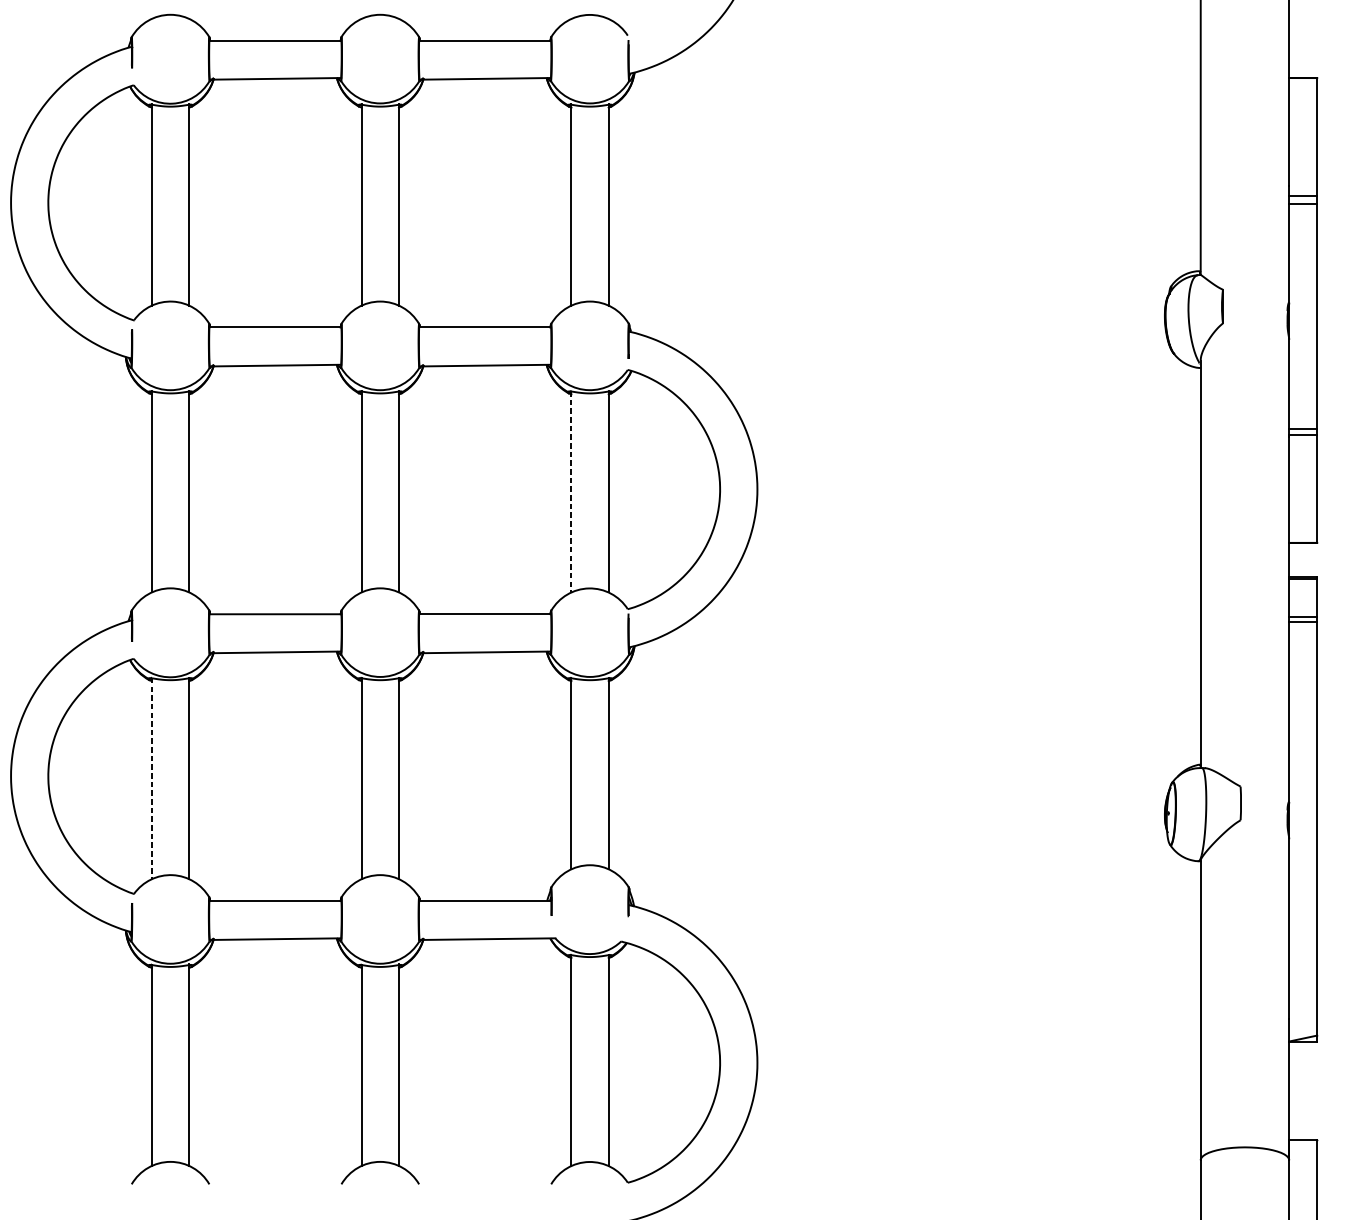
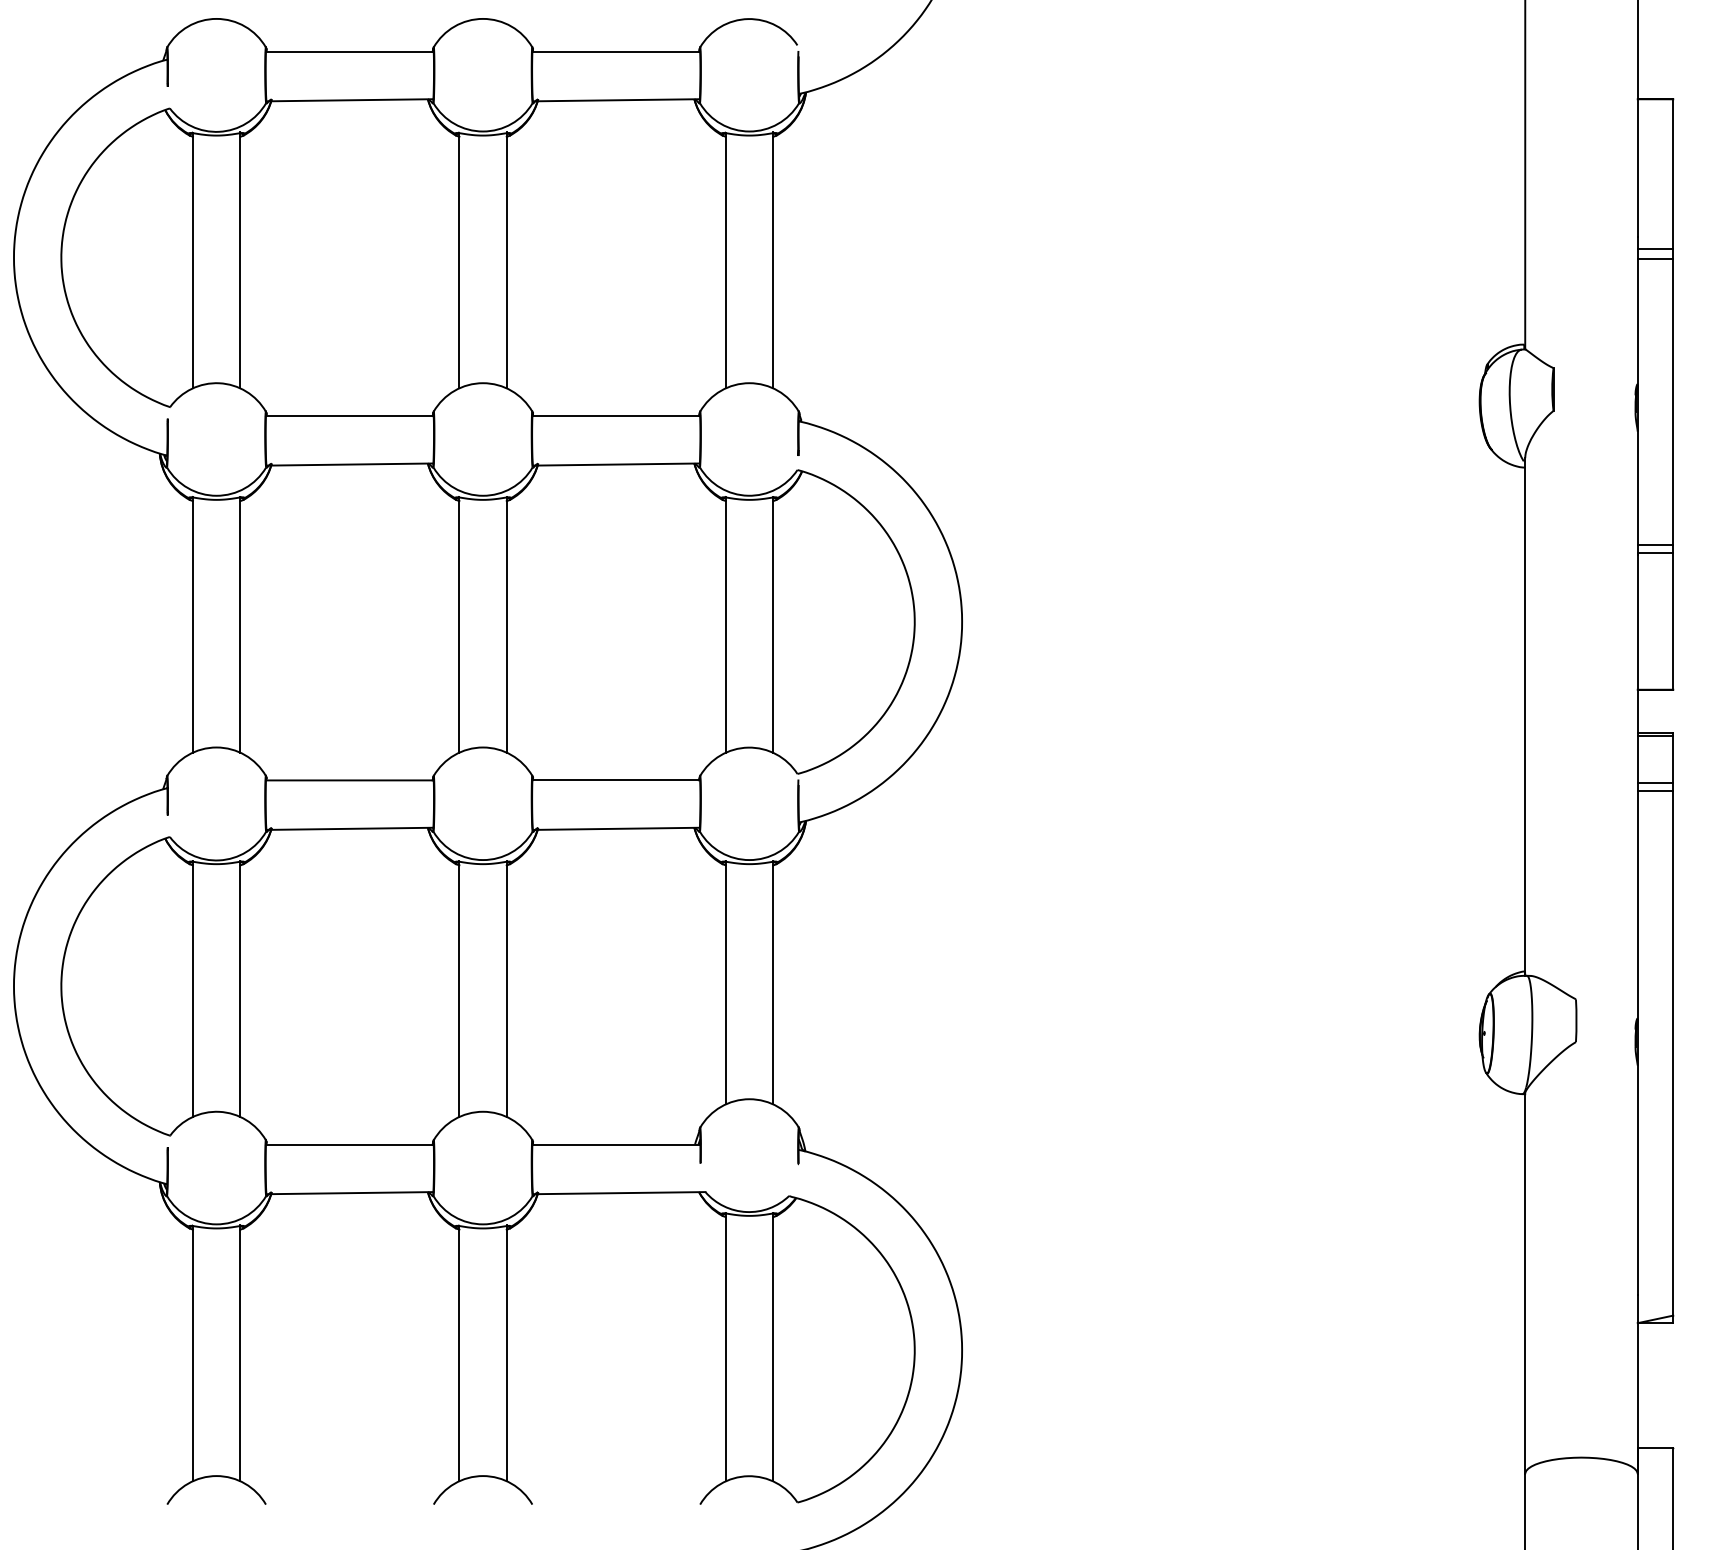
line: (571, 491) -> (725, 624), dashed -> solid
line: (151, 778) -> (192, 989), dashed -> solid

